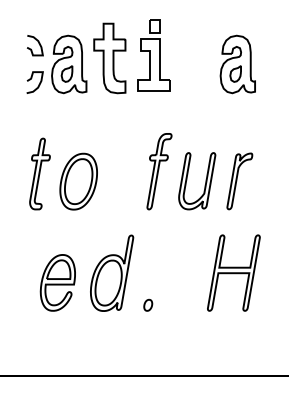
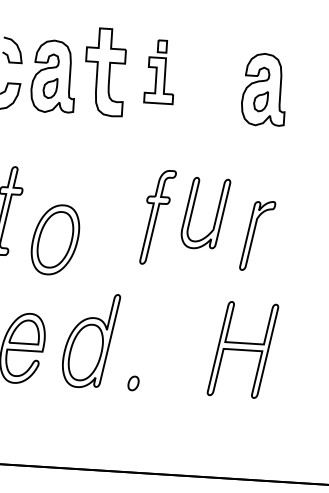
part: (153, 55) -> (159, 71), size x0.7
part: (78, 181) -> (55, 239), moved
part: (205, 181) -> (215, 214), moved

